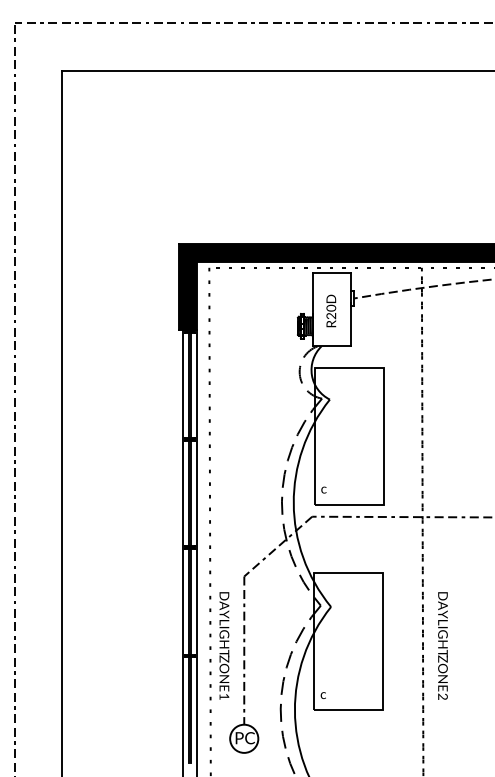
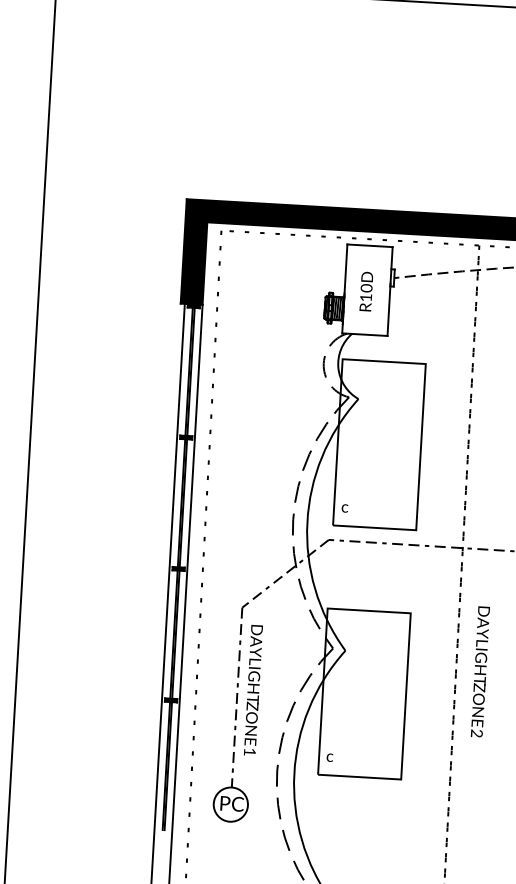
text: (331, 316) -> (366, 298), R20D -> R10D
text: (224, 645) -> (253, 689), moved
text: (442, 645) -> (479, 671), moved

